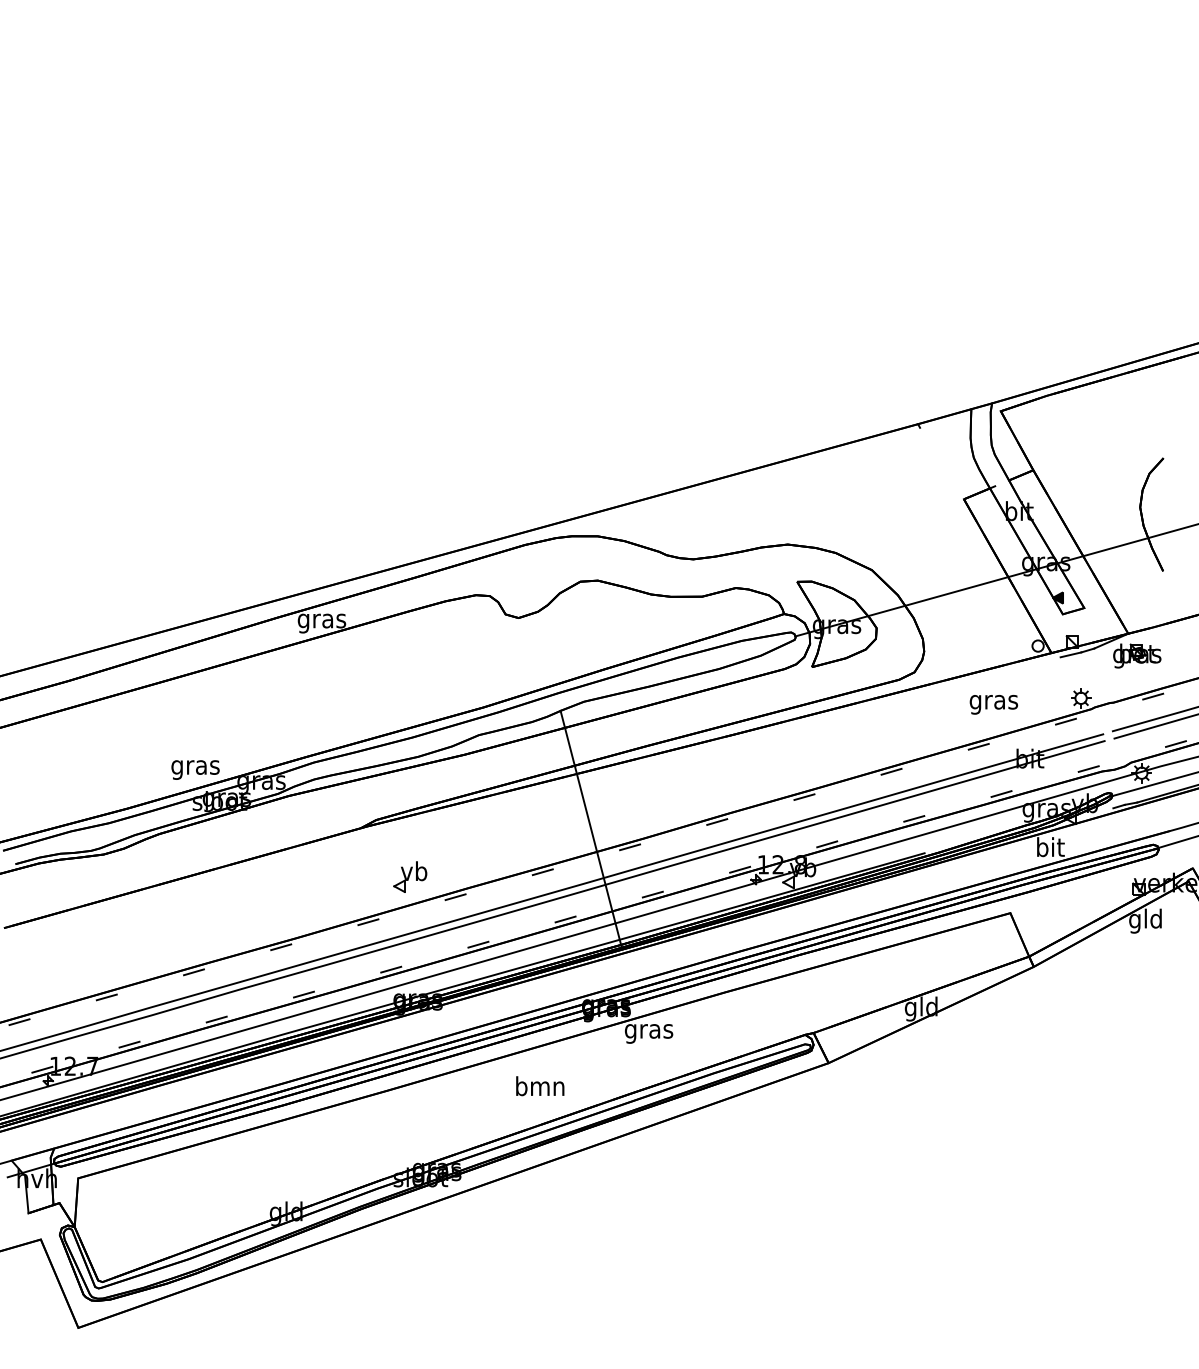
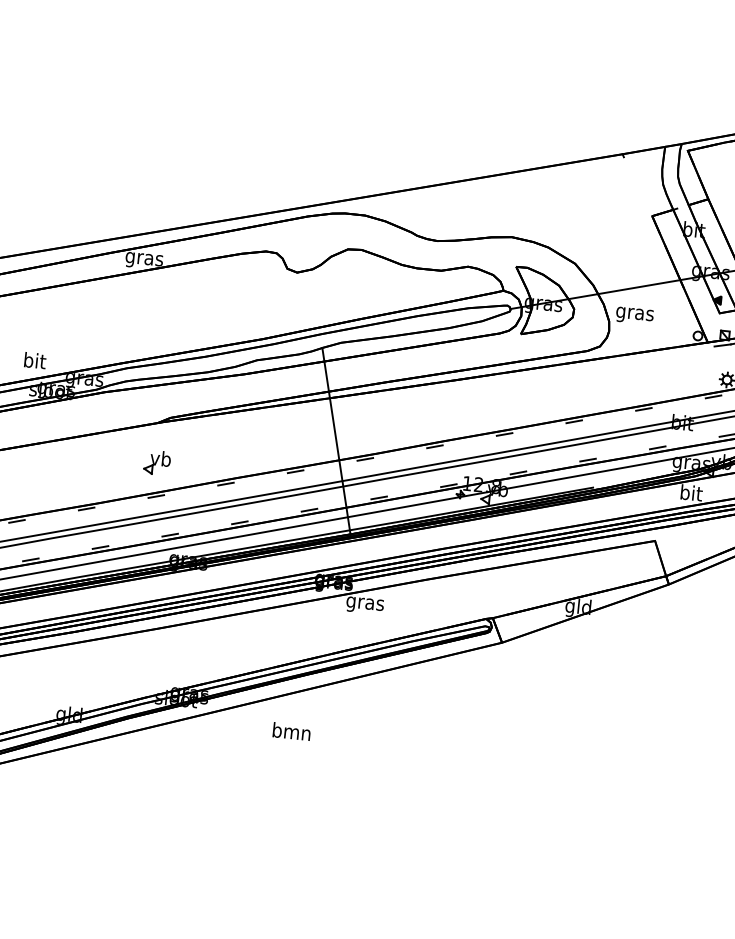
text: (993, 704) -> (634, 315), moved
text: (195, 767) -> (34, 362), gras -> bit
part: (410, 876) -> (157, 462), moved
text: (540, 1086) -> (292, 731), moved

